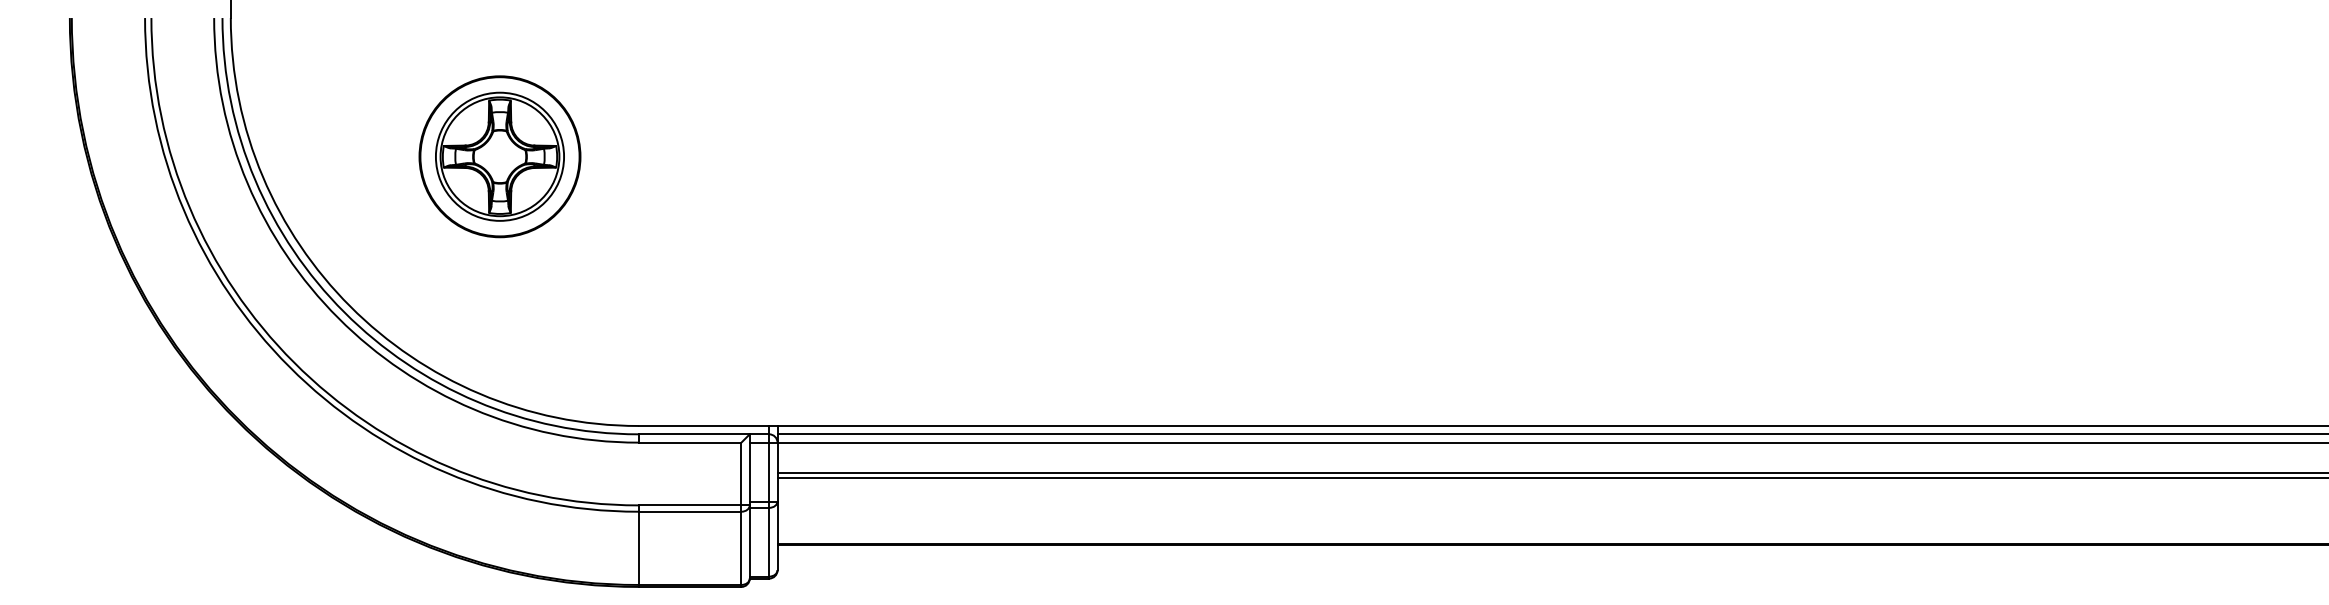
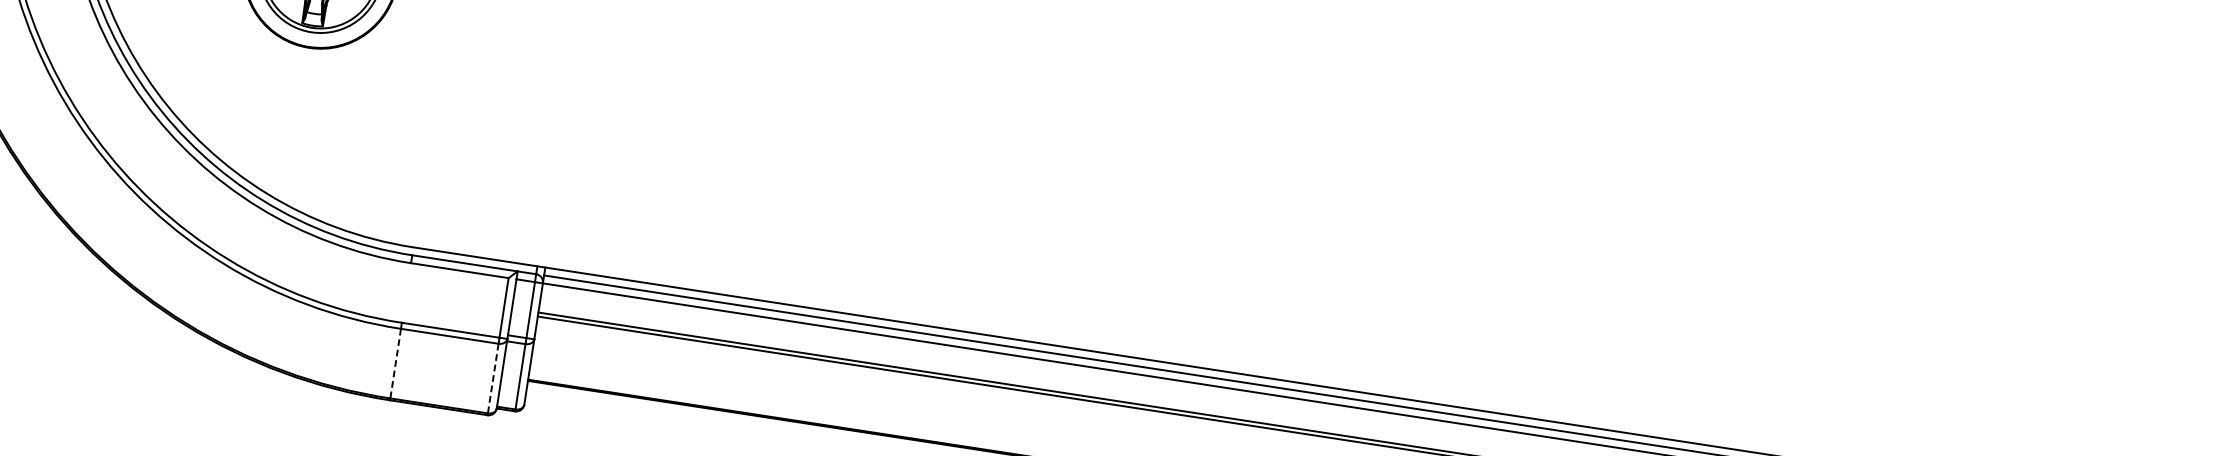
line: (638, 548) -> (395, 363), solid -> dashed
line: (741, 548) -> (493, 378), solid -> dashed

